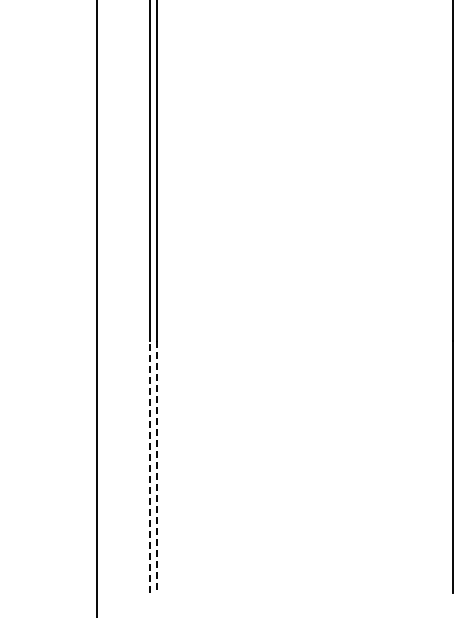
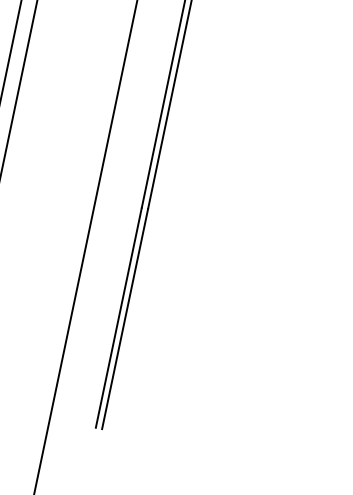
line: (149, 466) -> (118, 317), dashed -> solid
line: (156, 467) -> (124, 319), dashed -> solid

